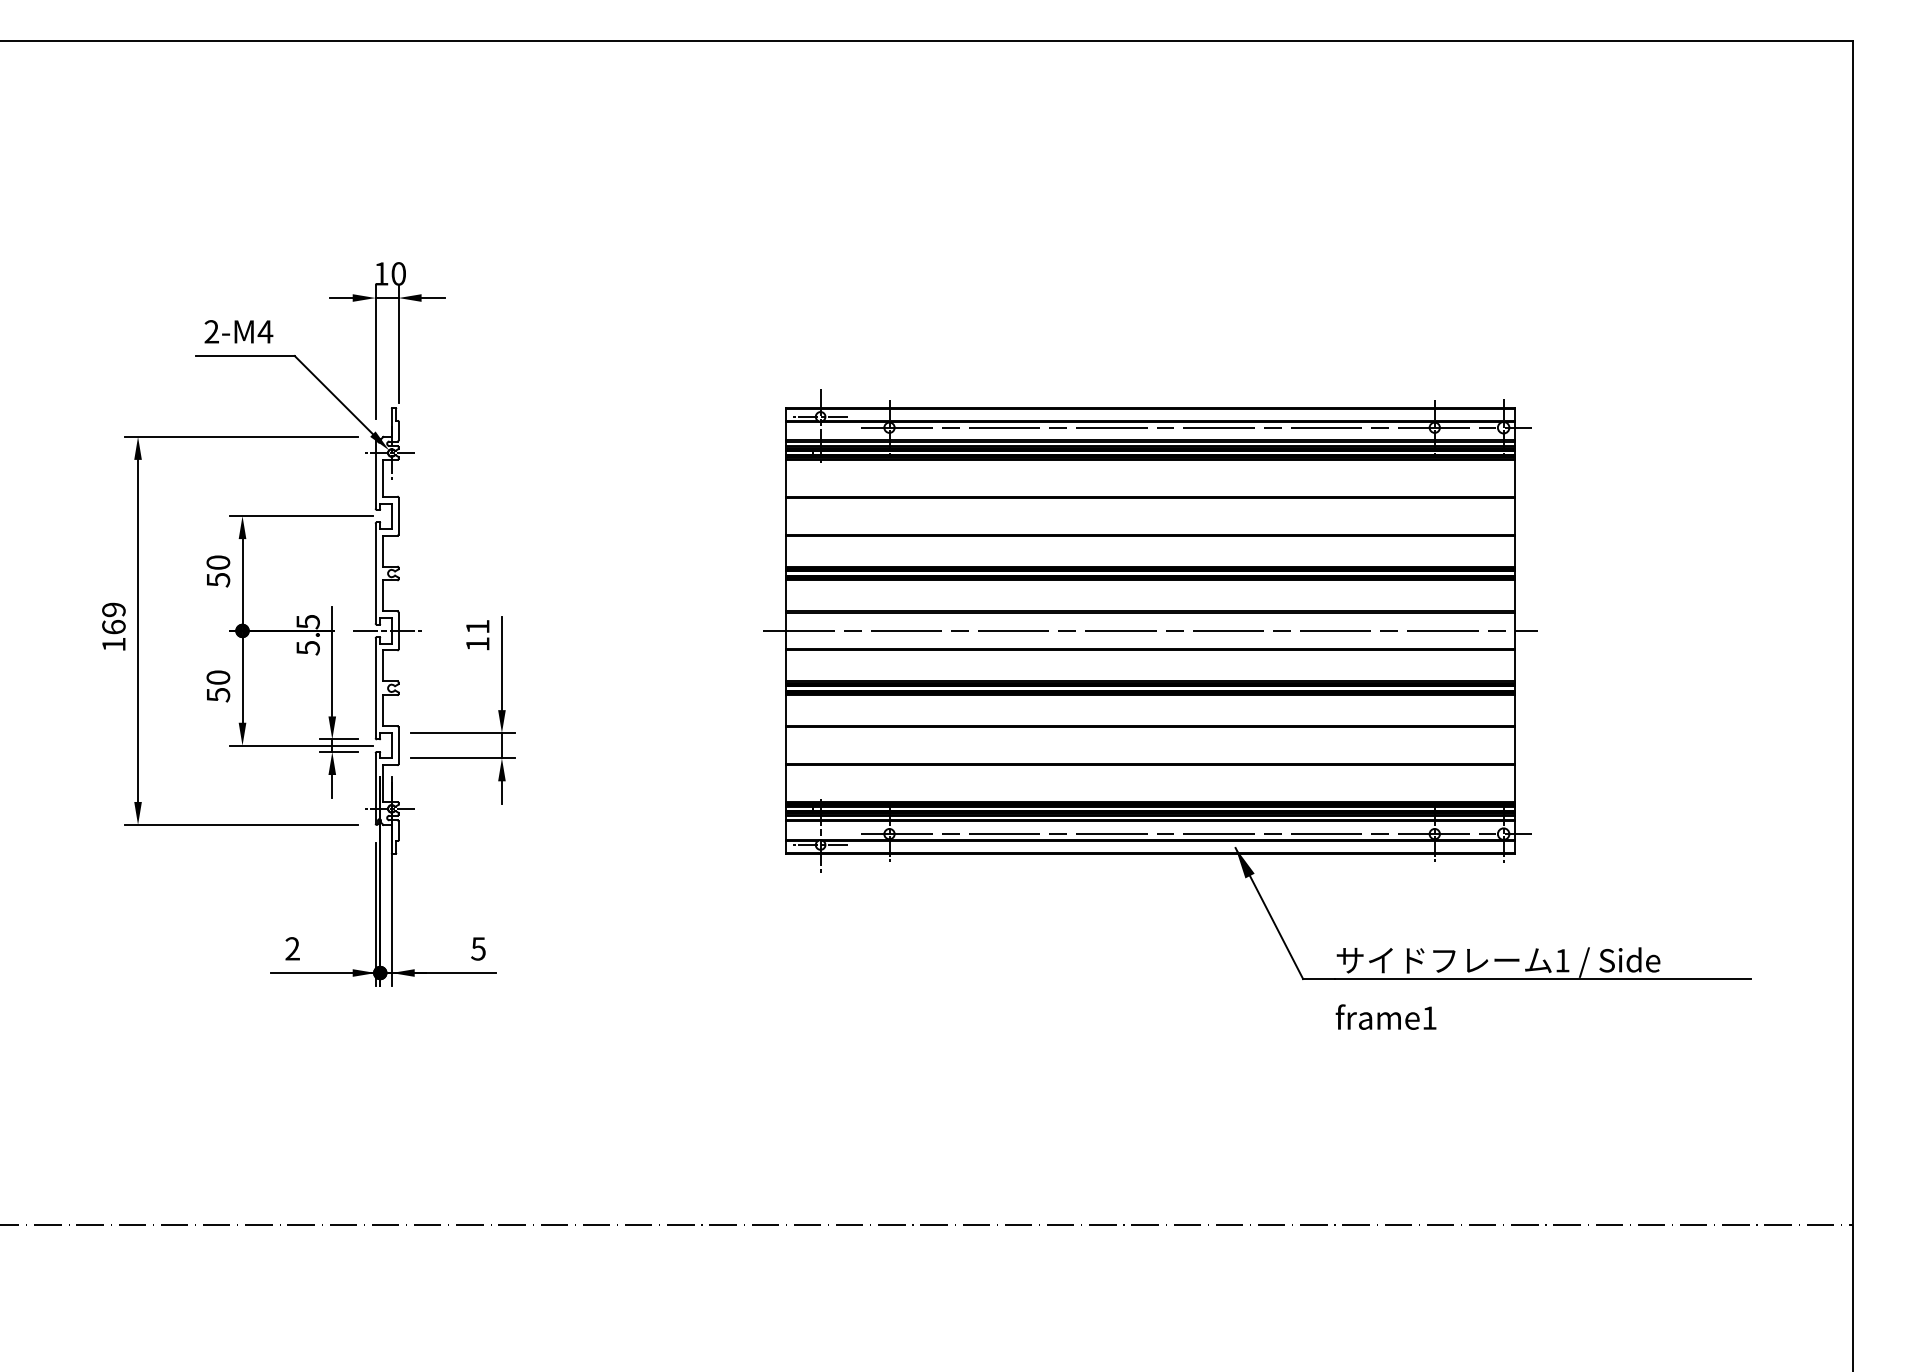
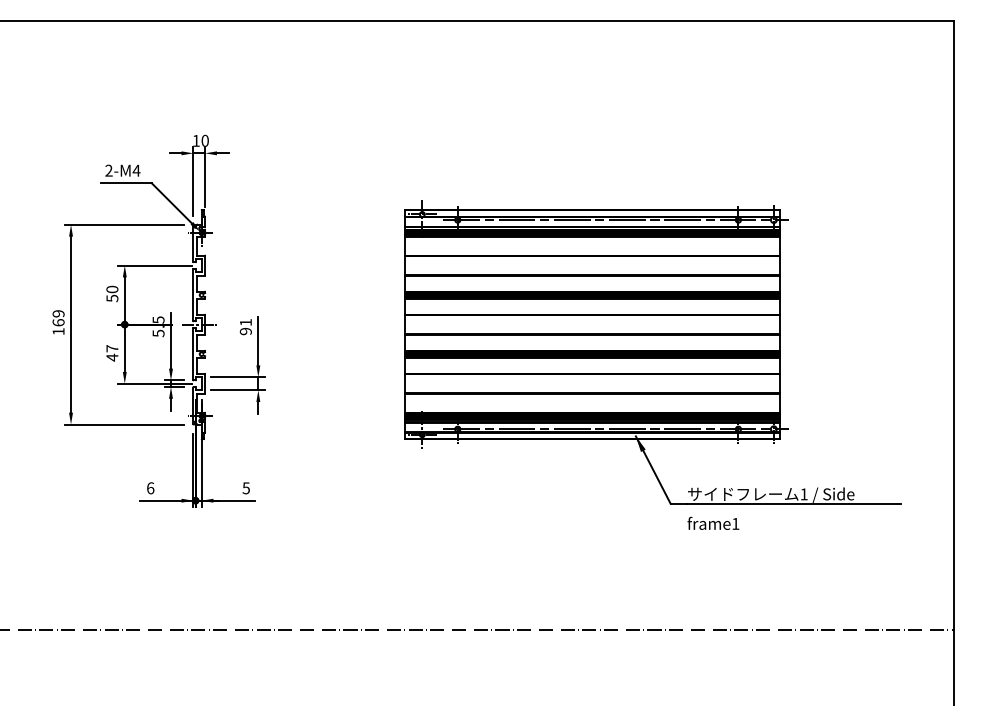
line: (1149, 630) -> (591, 324), removed
text: (477, 644) -> (245, 331), 11 -> 91
text: (218, 686) -> (112, 353), 50 -> 47
text: (292, 949) -> (150, 488), 2 -> 6

